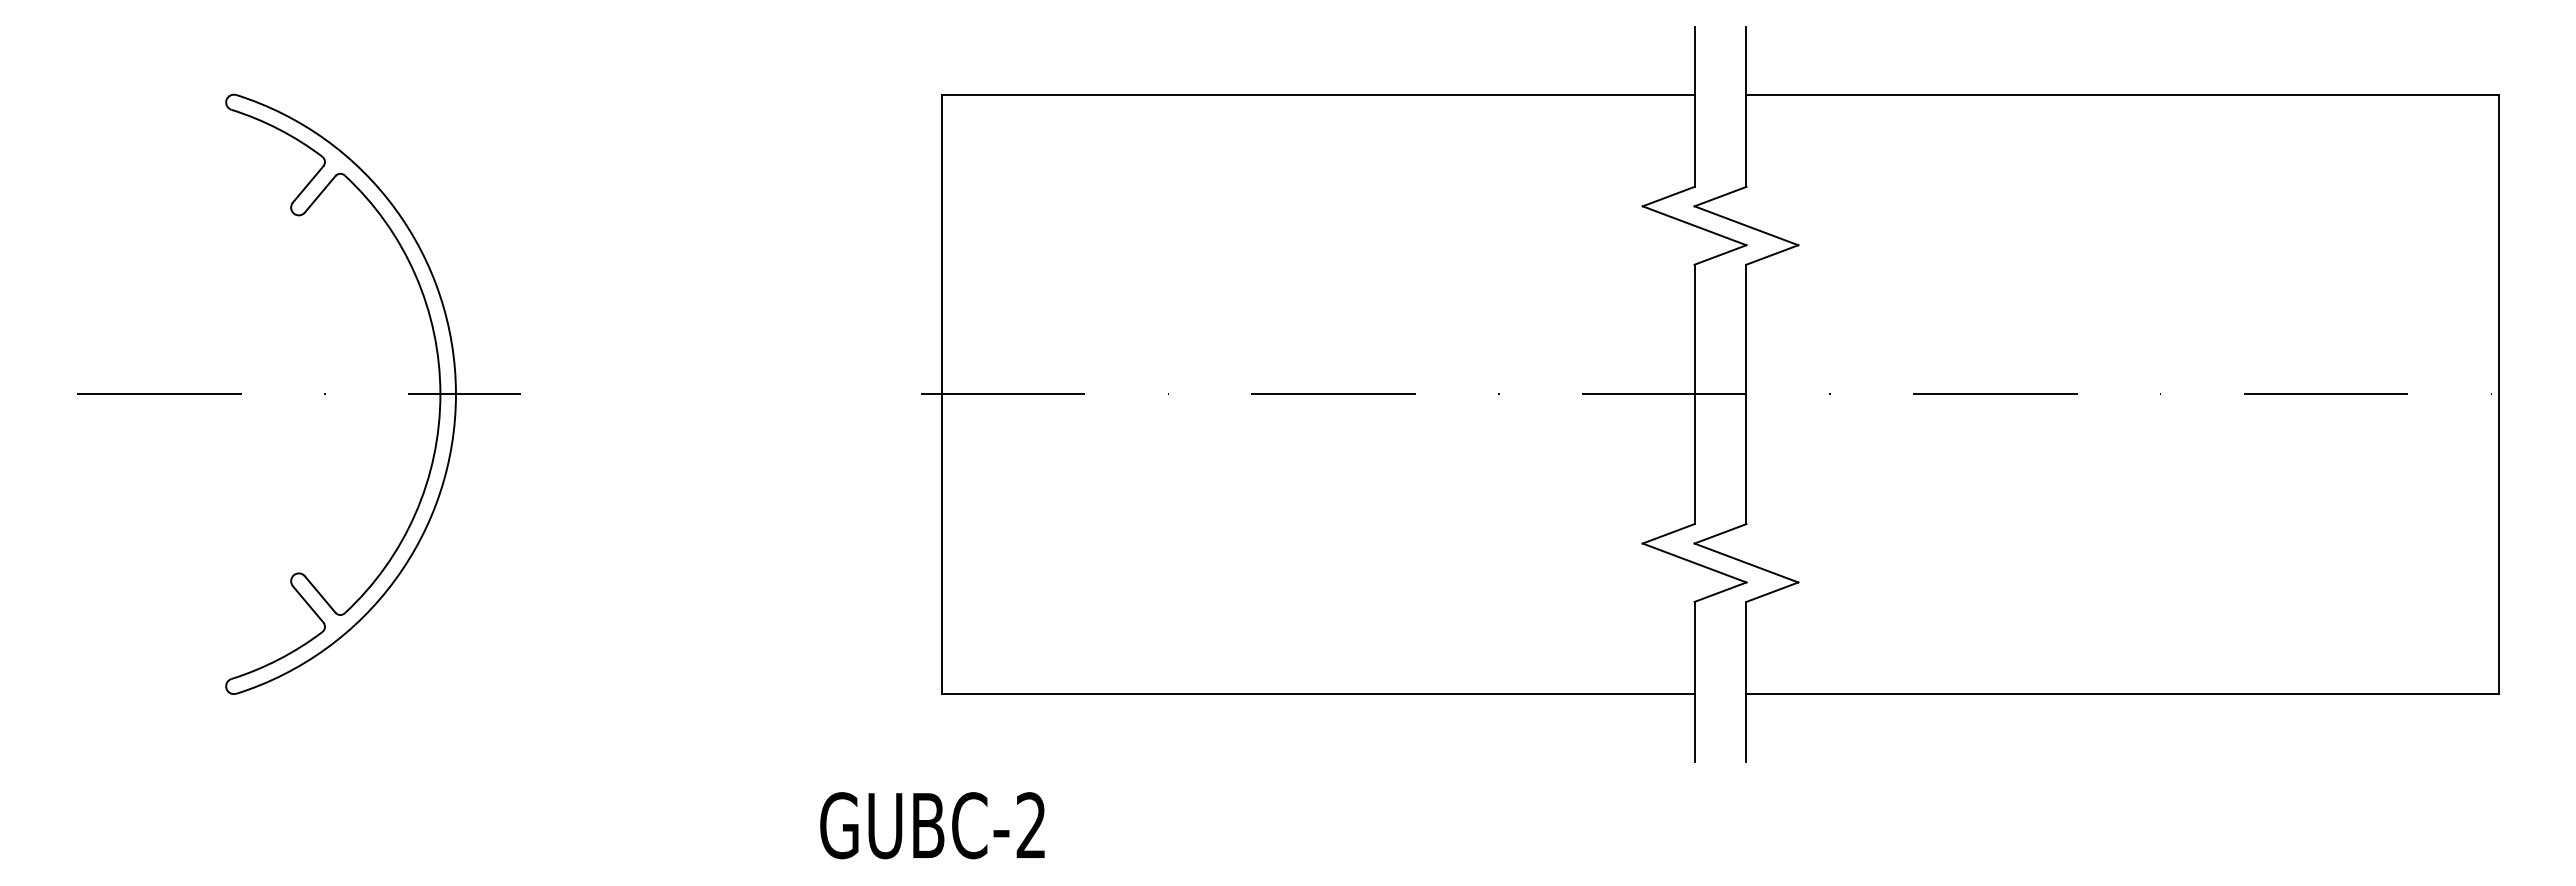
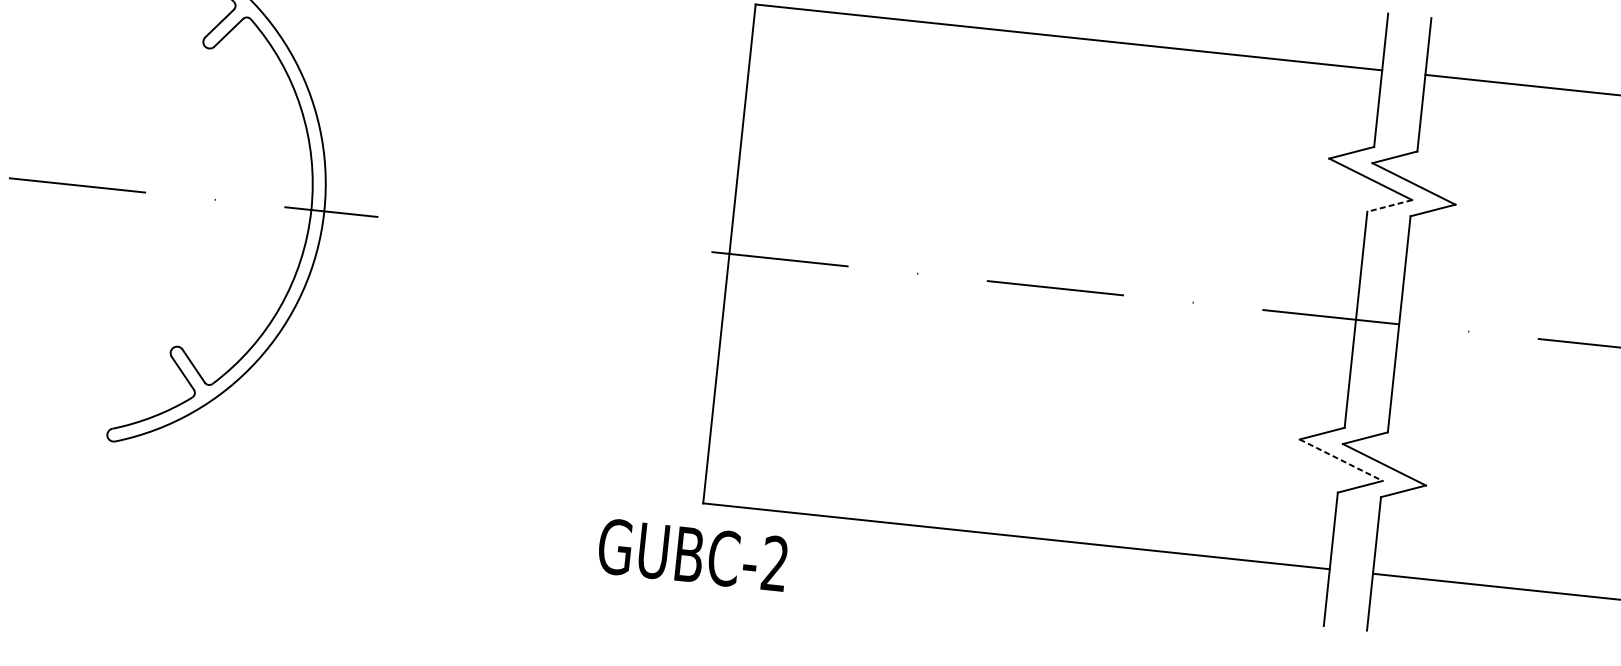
line: (1720, 254) -> (1389, 205), solid -> dashed
line: (1695, 563) -> (1341, 460), solid -> dashed
text: (932, 825) -> (692, 555), moved

